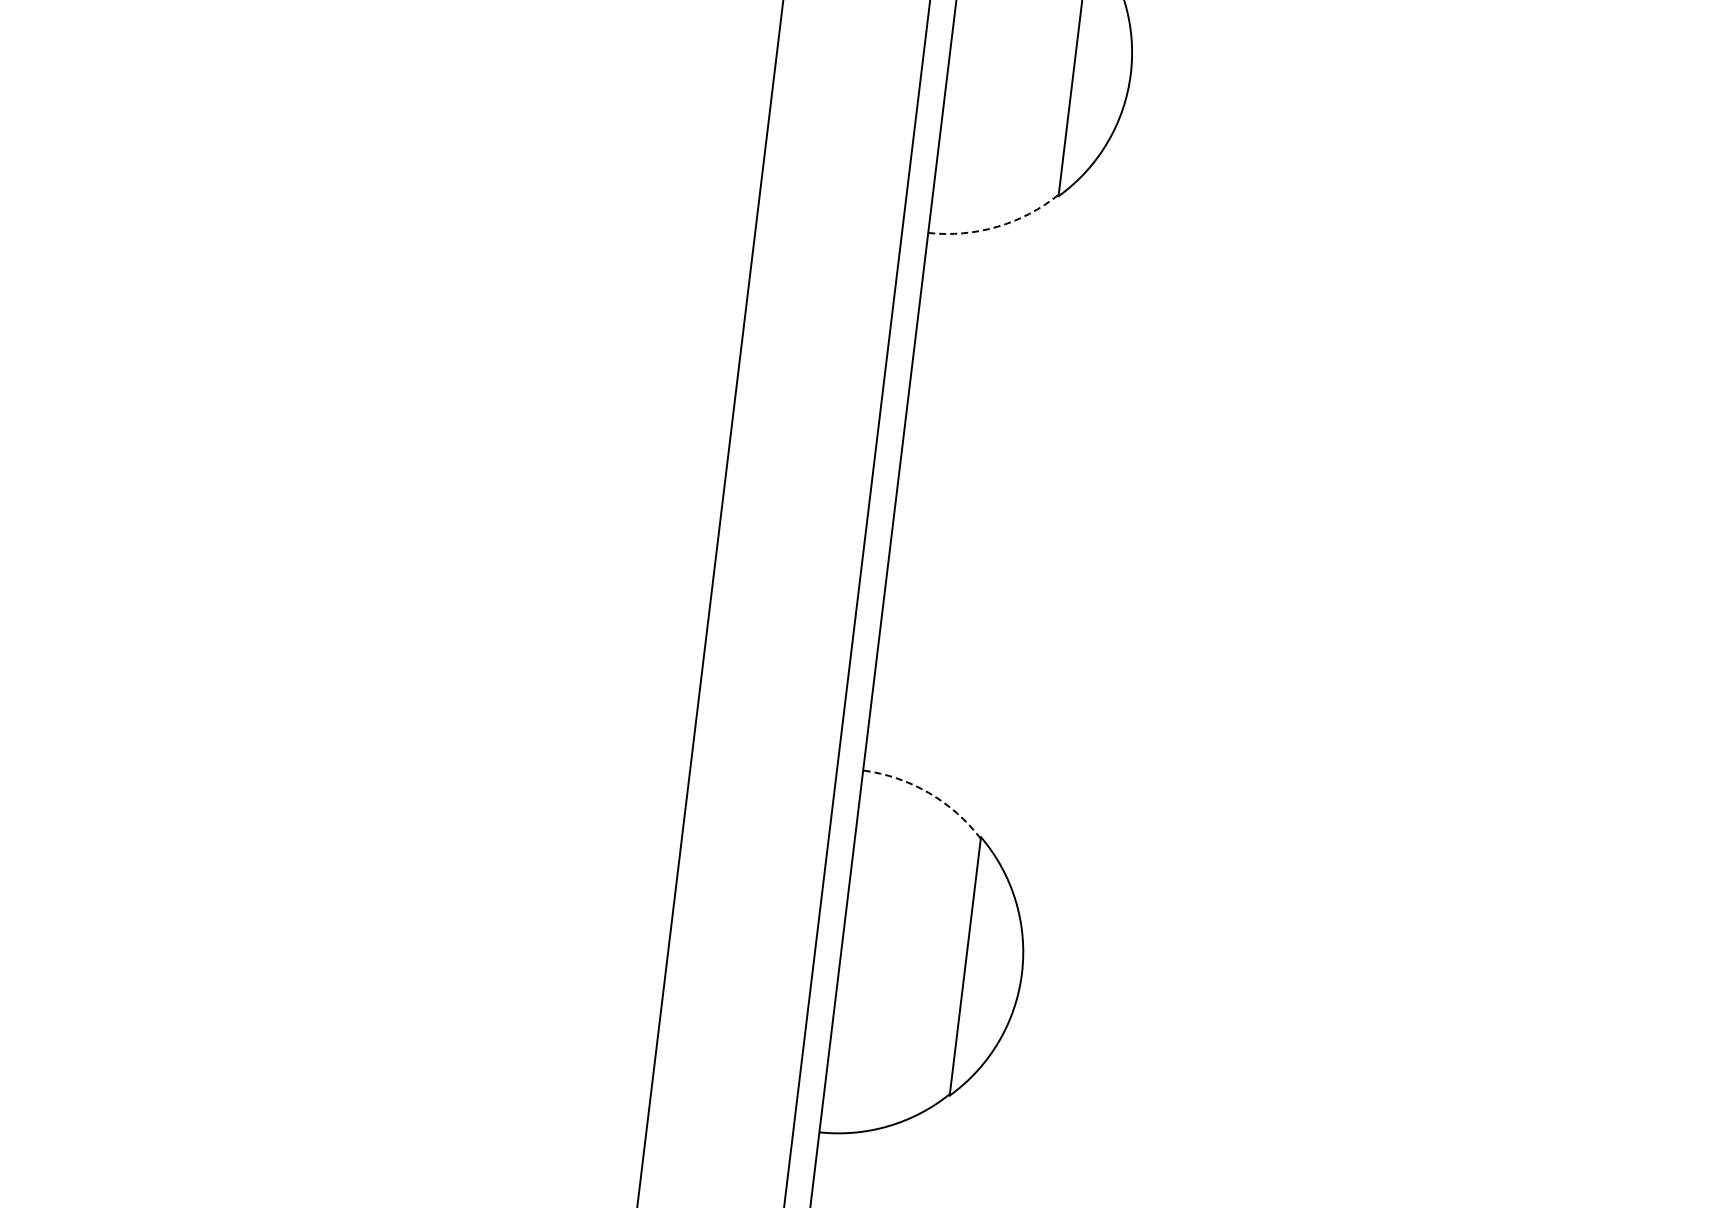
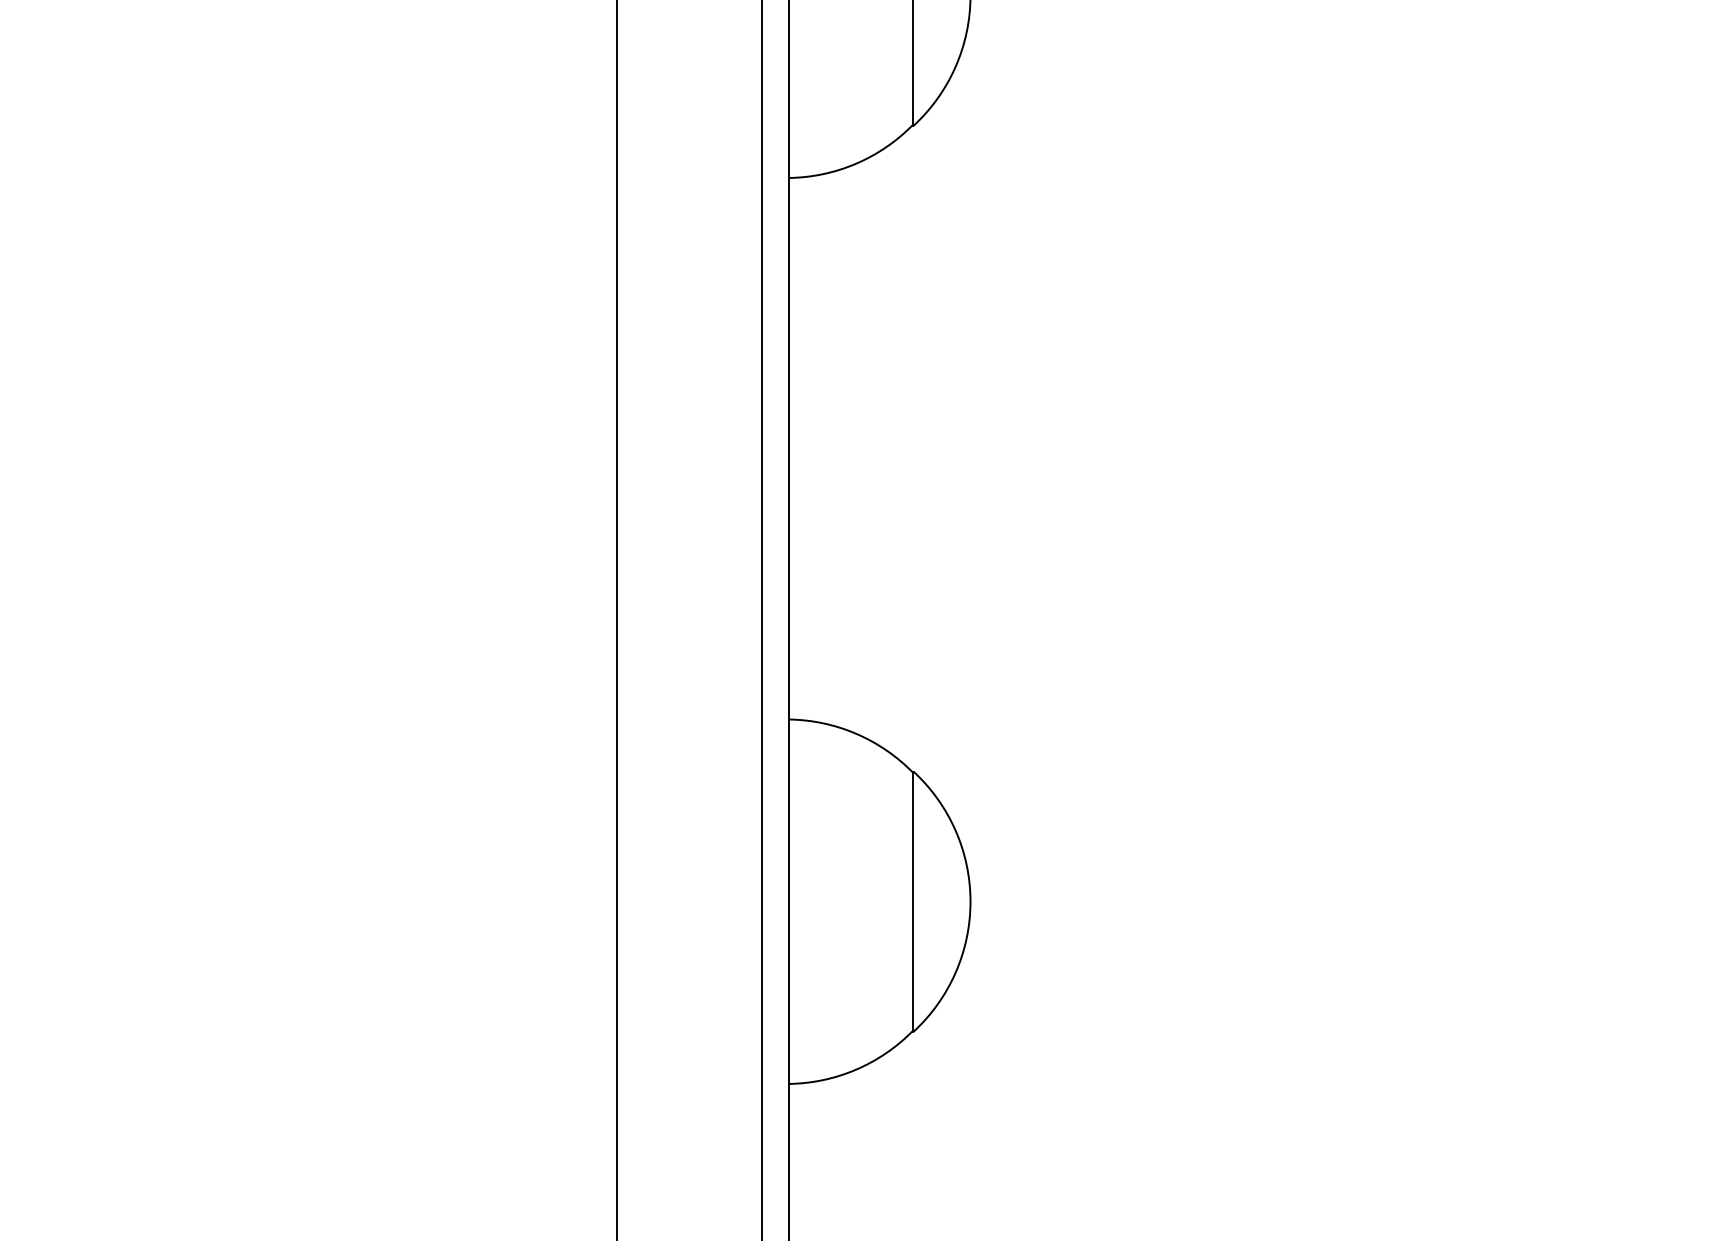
arc: (997, 226) -> (856, 163), dashed -> solid
arc: (929, 792) -> (856, 733), dashed -> solid

